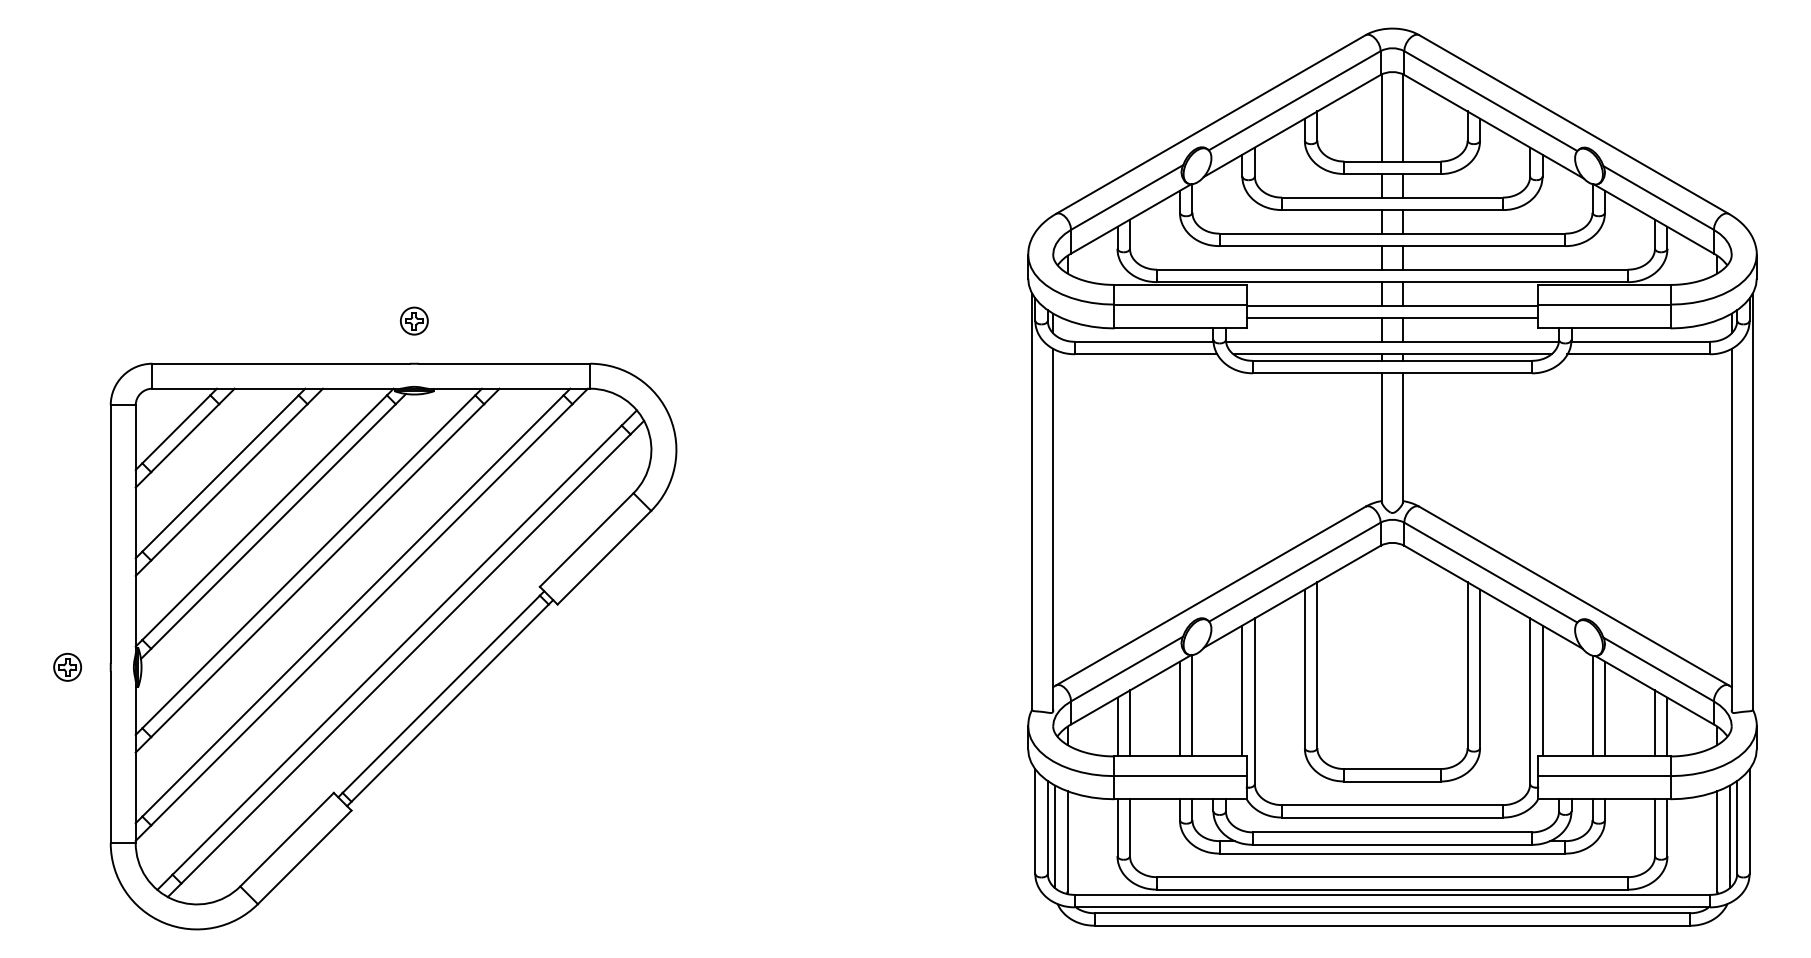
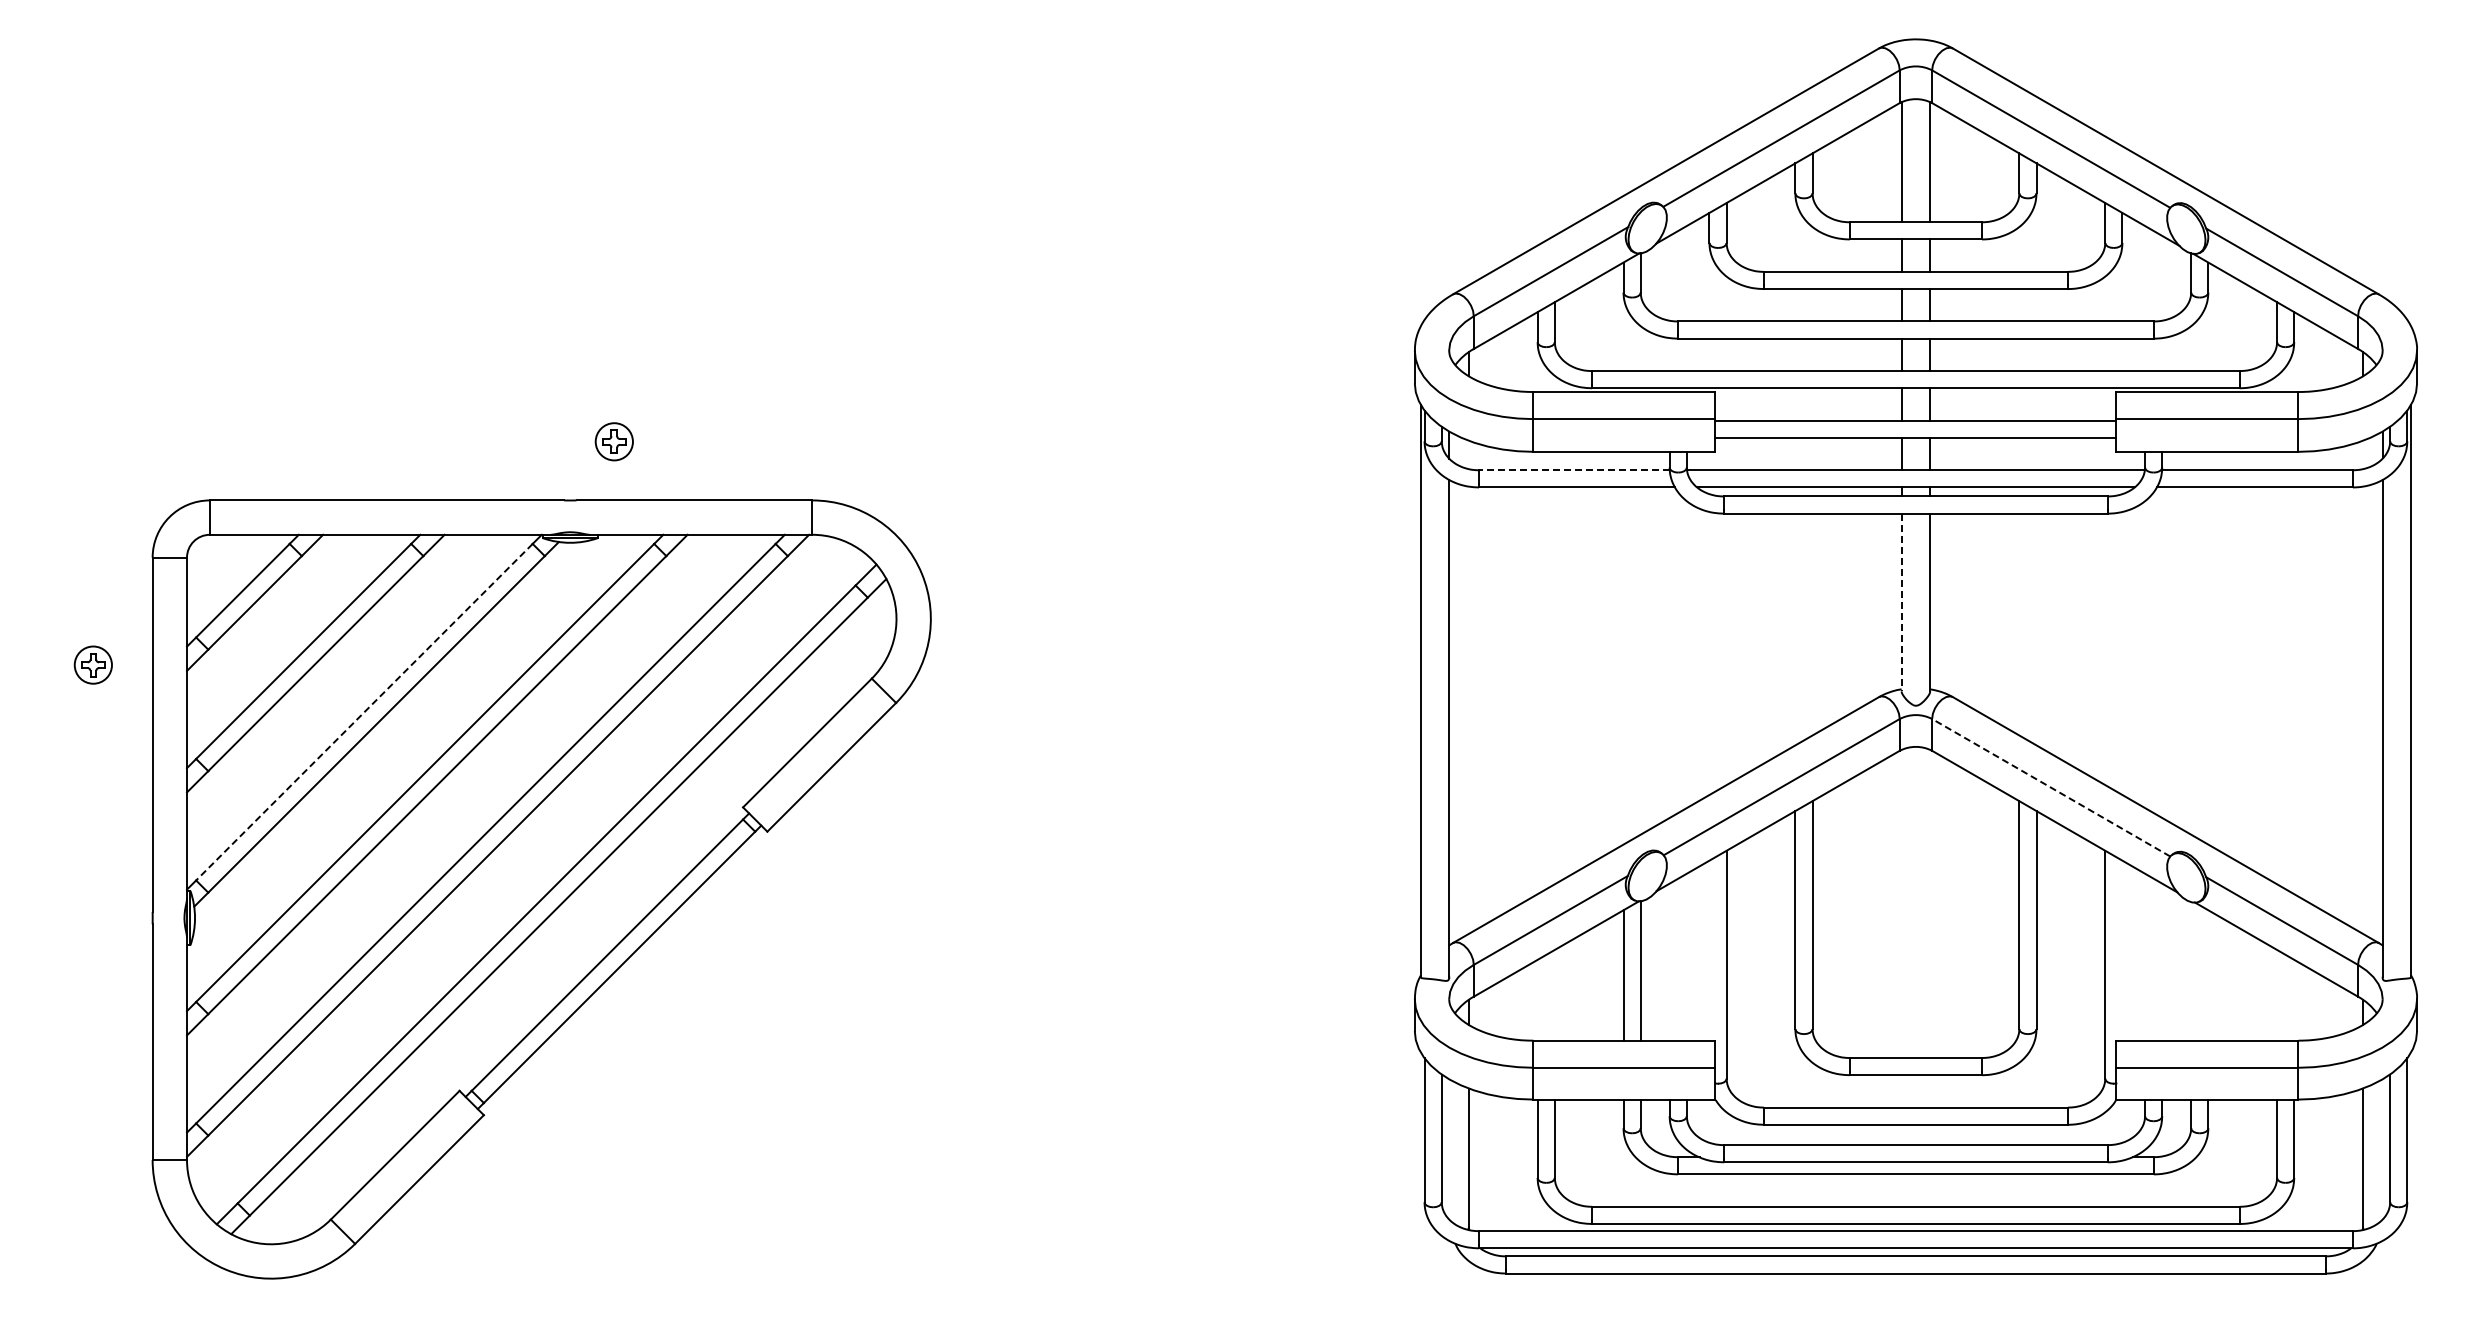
part: (413, 320) -> (613, 441), moved
line: (1143, 341) -> (1573, 470), solid -> dashed
line: (1381, 437) -> (1901, 602), solid -> dashed
line: (264, 517) -> (364, 712), solid -> dashed
line: (1491, 572) -> (2051, 787), solid -> dashed
part: (67, 666) -> (92, 664), moved
line: (1242, 690) -> (1709, 950), removed
line: (1542, 690) -> (2122, 950), removed
line: (1592, 706) -> (2191, 971), removed
line: (1605, 709) -> (2208, 975), removed
line: (1129, 722) -> (1554, 994), removed
line: (1655, 722) -> (2277, 994), removed
line: (1117, 726) -> (1537, 999), removed
line: (1667, 726) -> (2294, 999), removed
line: (1054, 836) -> (1451, 1150), removed
line: (1730, 836) -> (2380, 1150), removed

